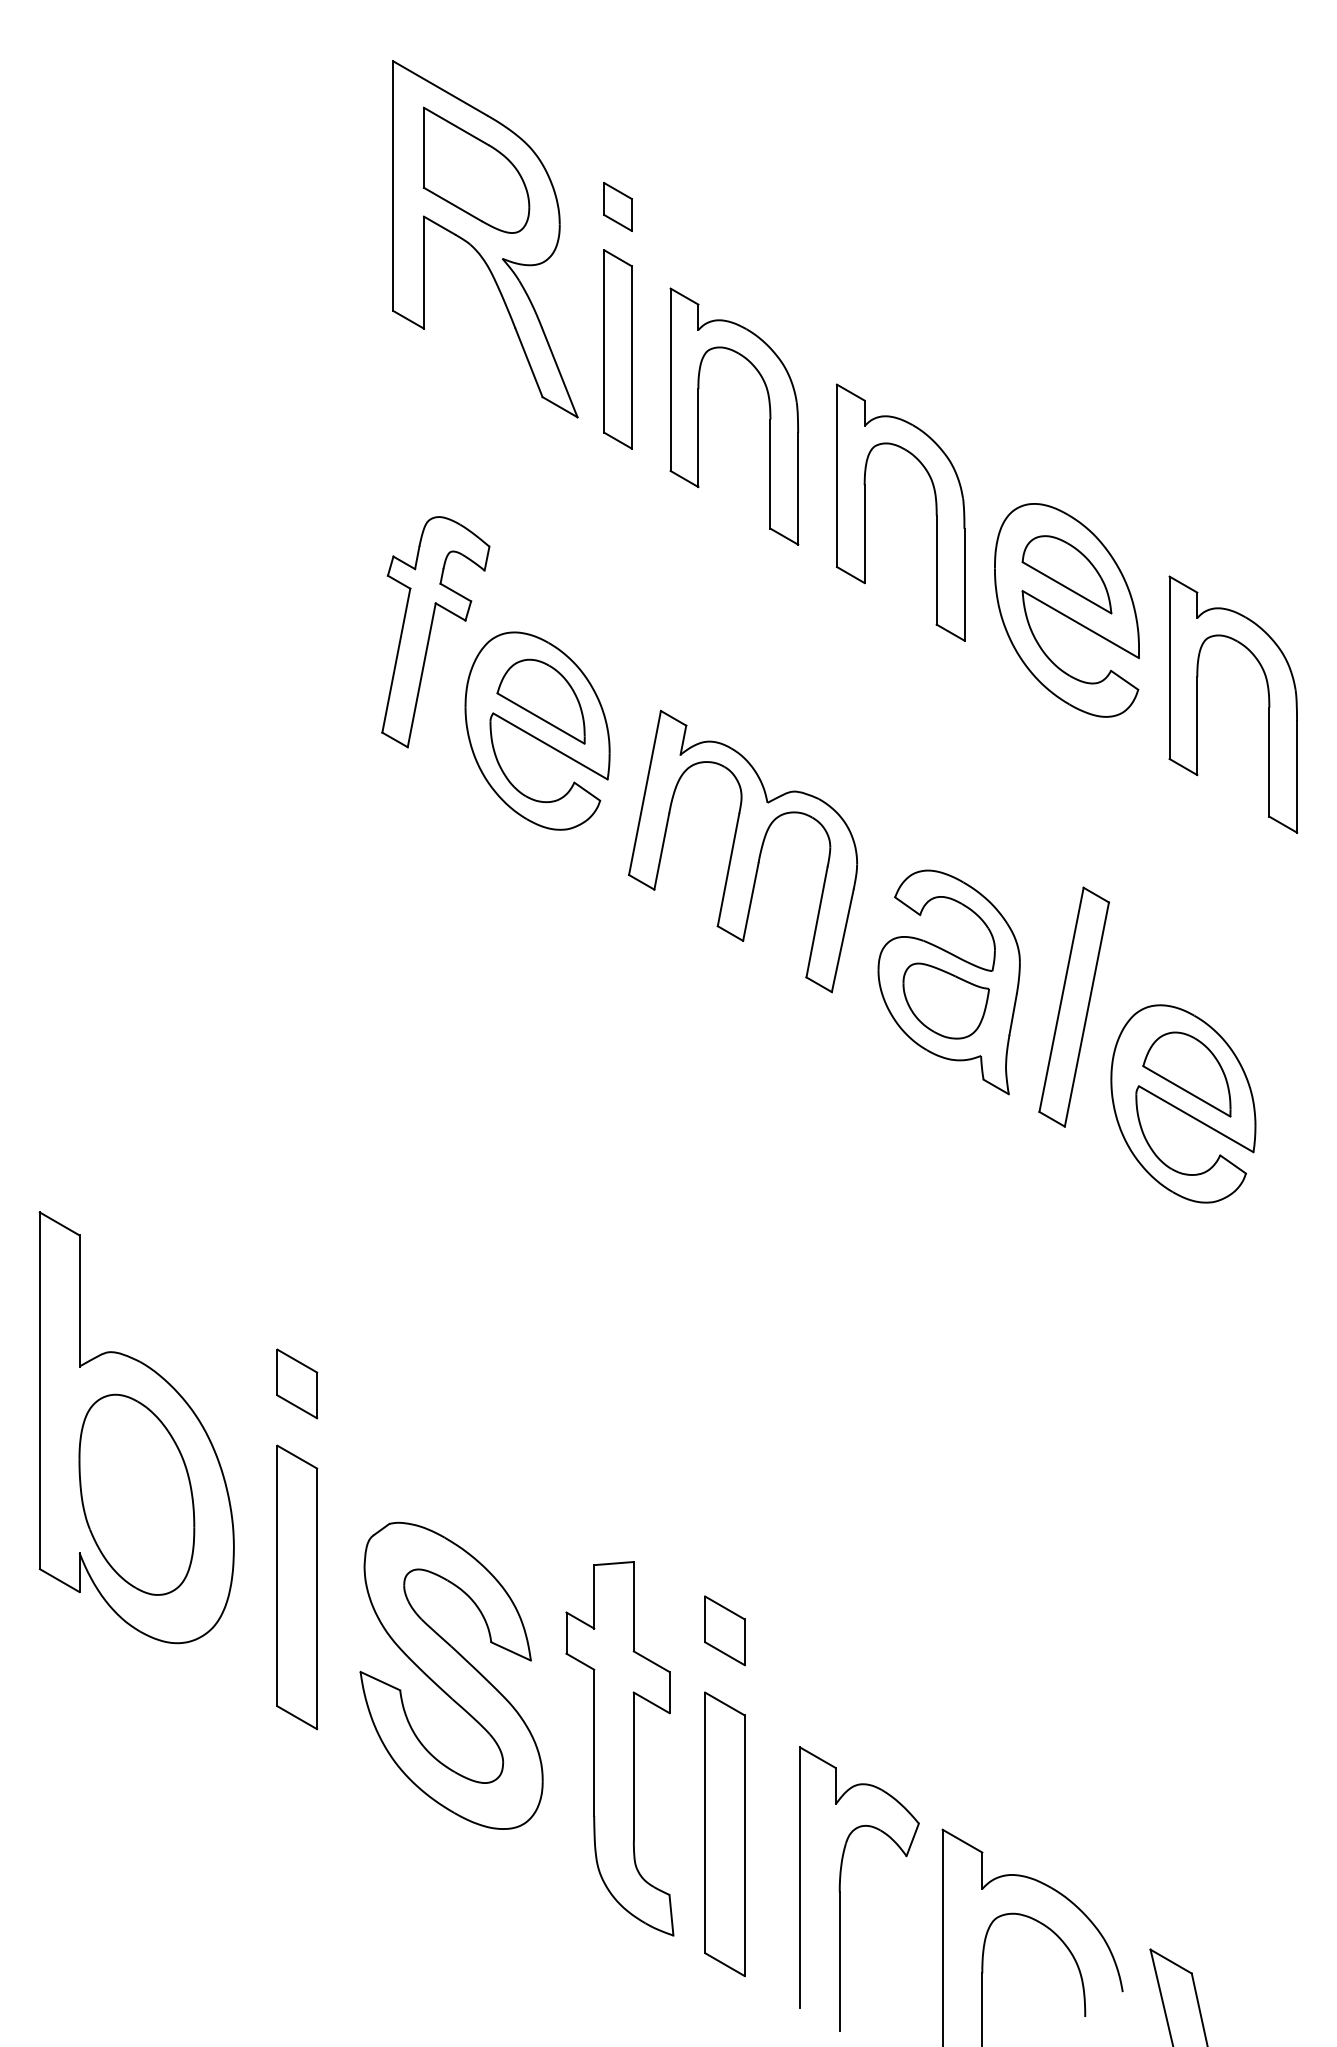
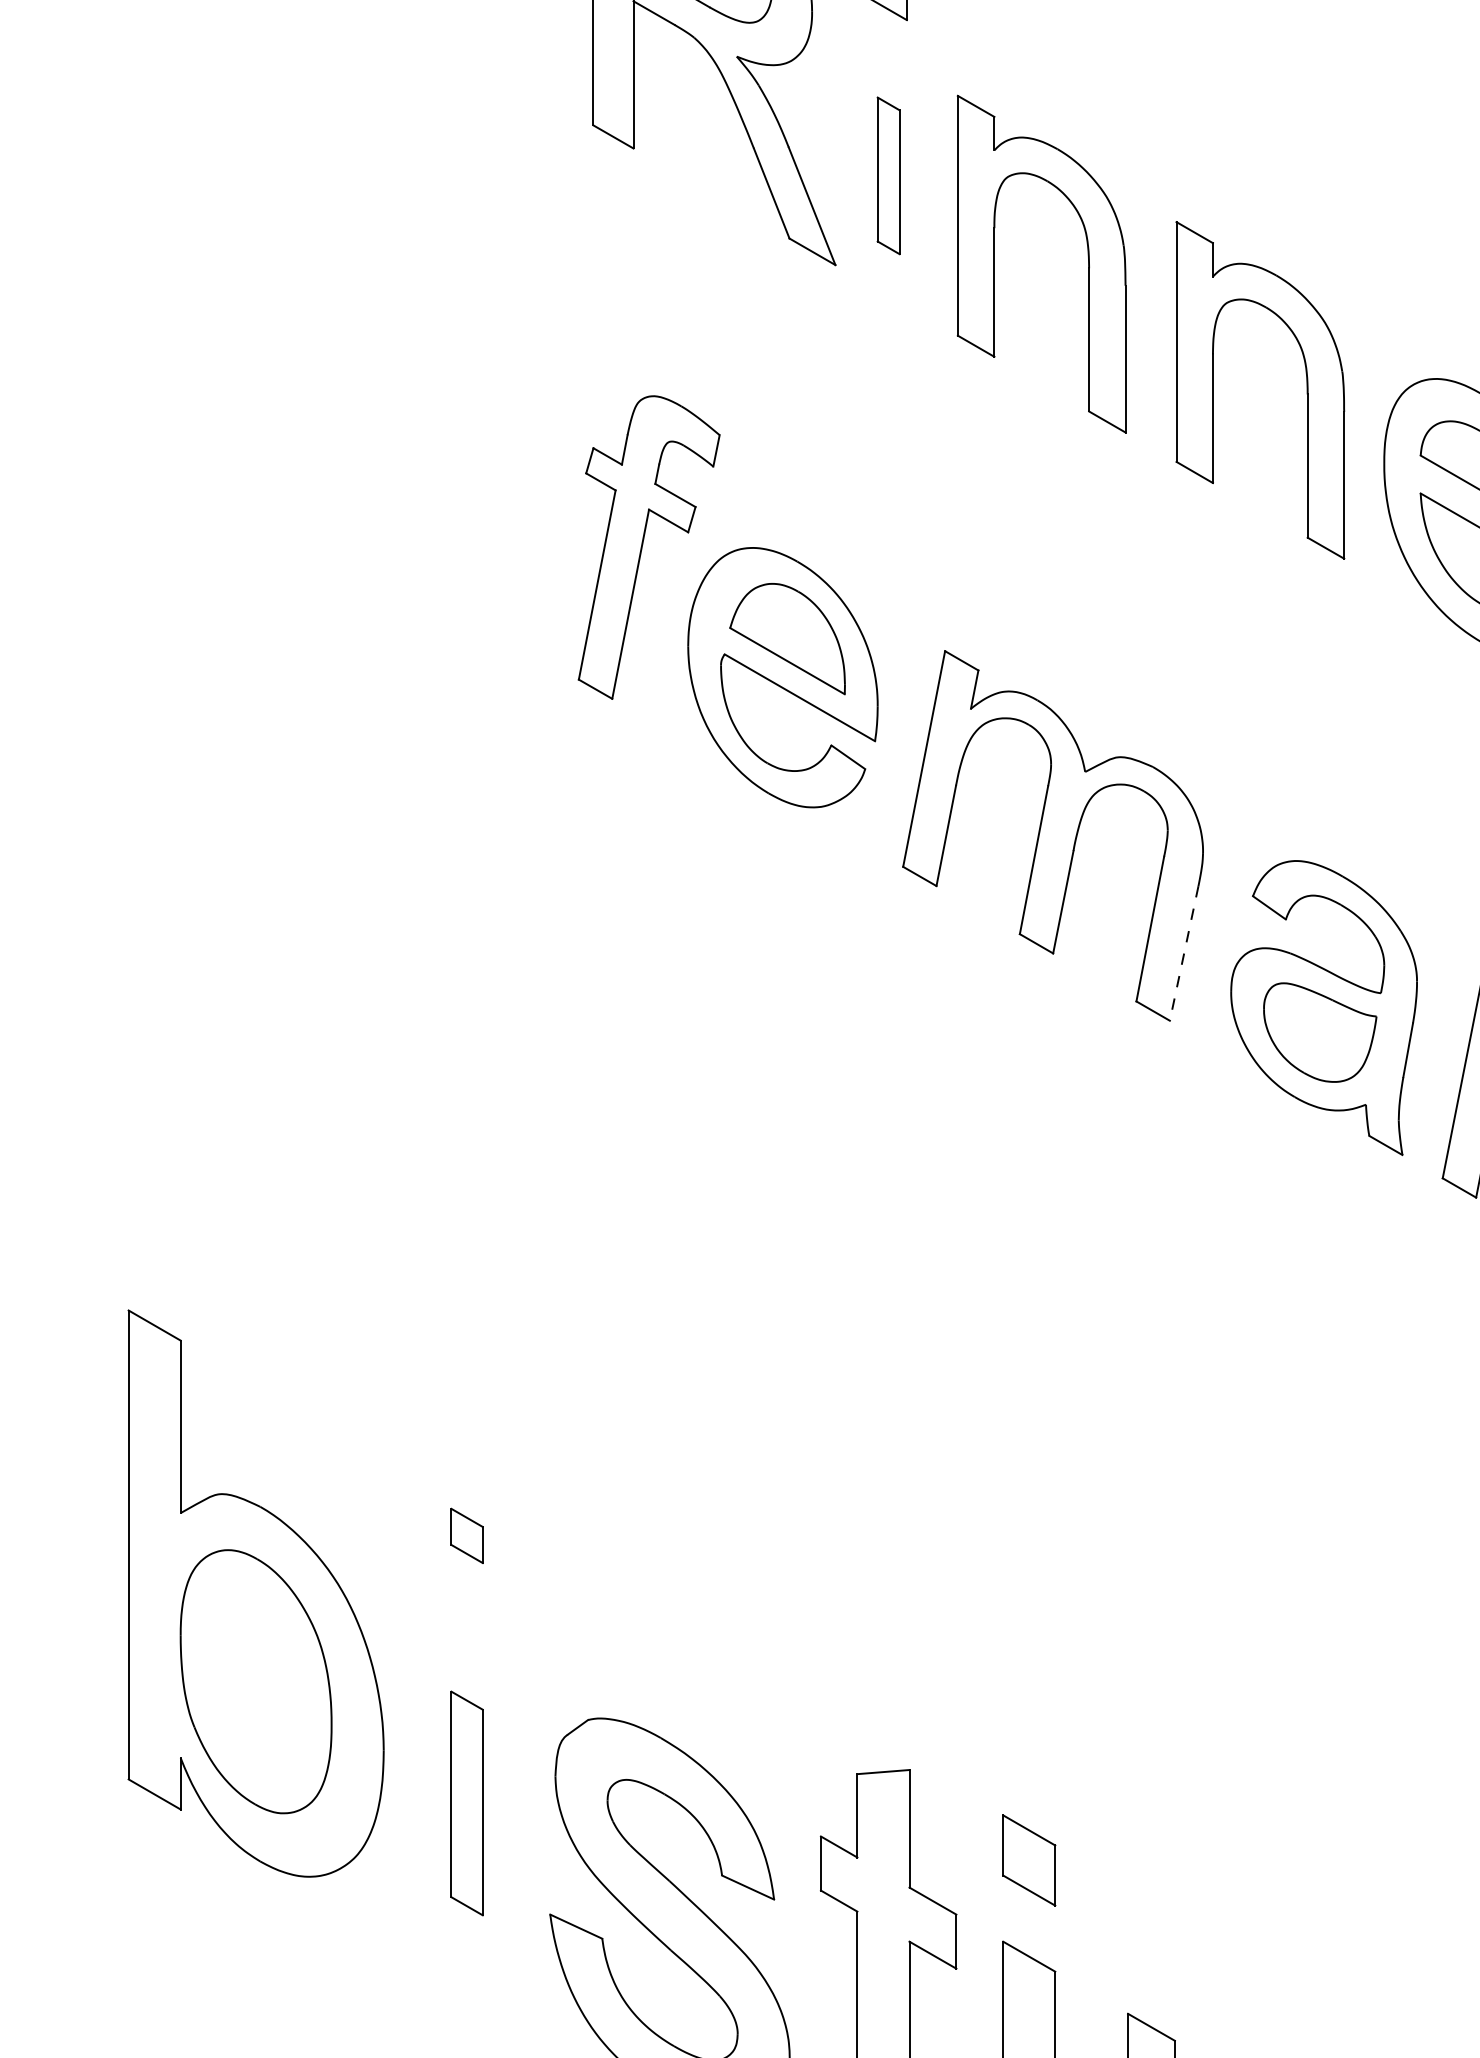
part: (617, 349) -> (888, 175), size x0.6
line: (842, 941) -> (1183, 954), solid -> dashed
part: (297, 1383) -> (467, 1535), size x0.6
part: (297, 1587) -> (467, 1803), size x0.6

